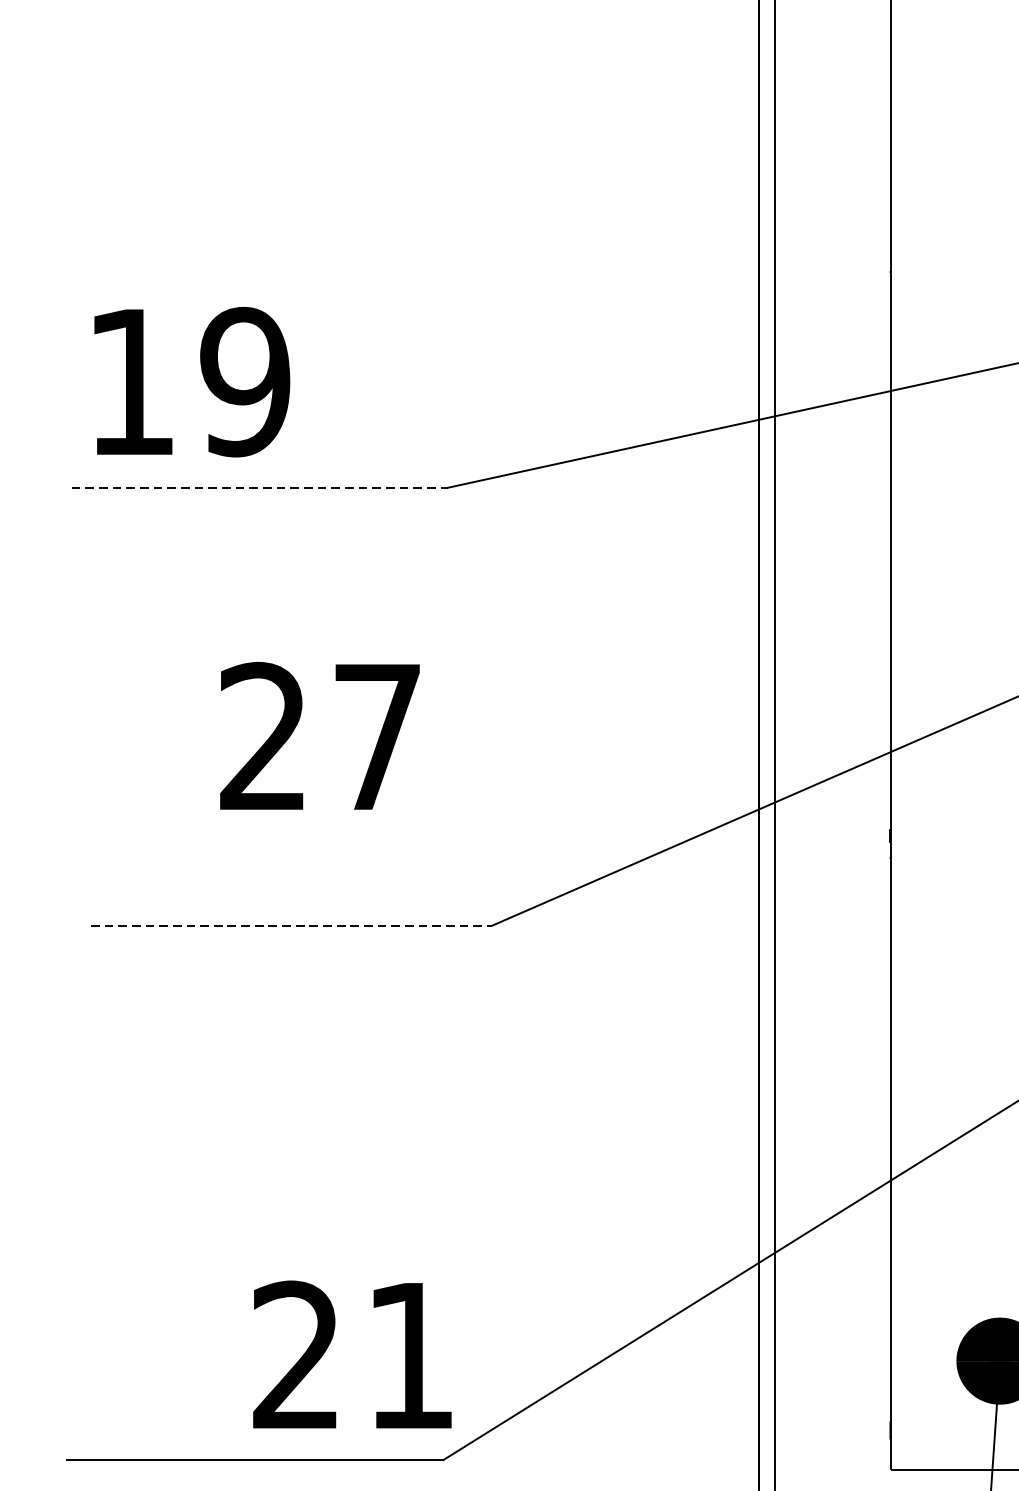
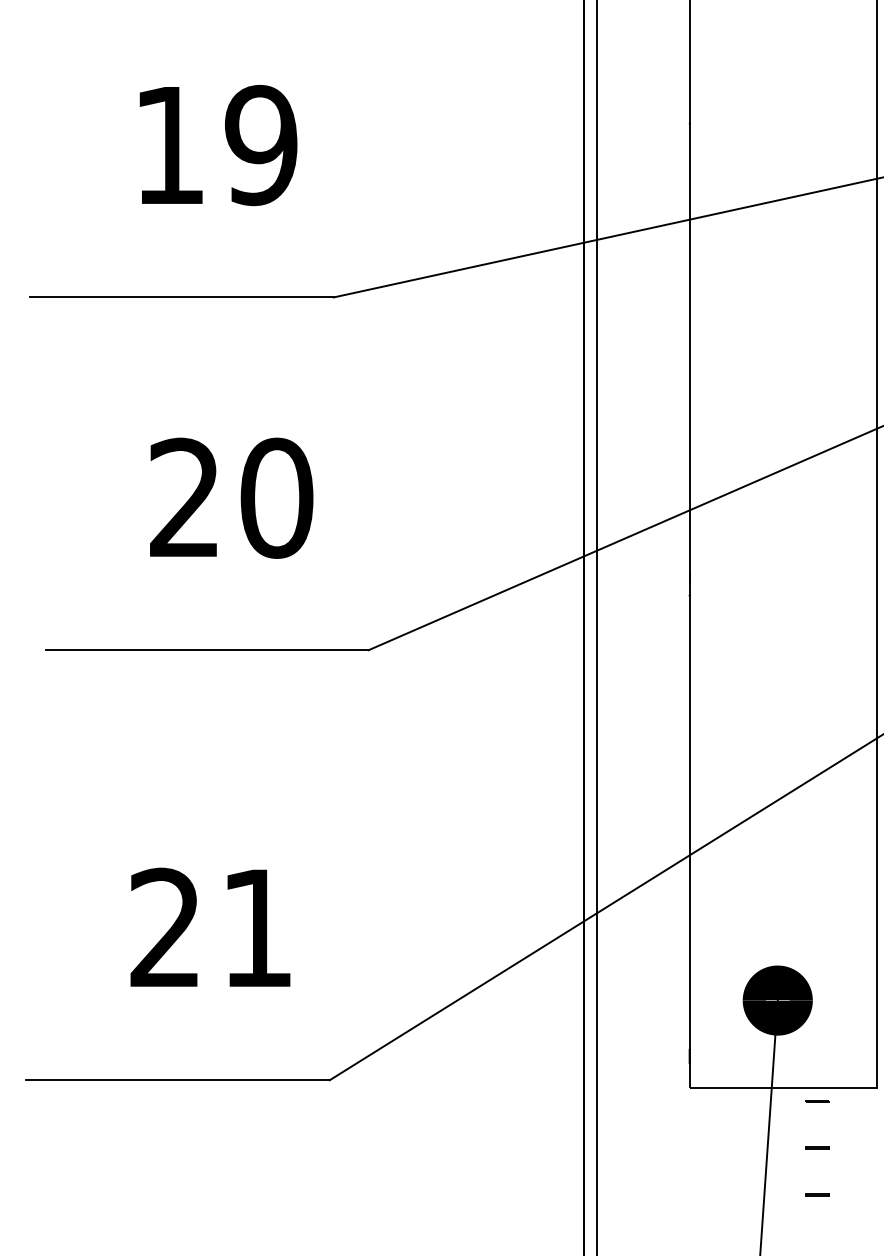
text: (192, 382) -> (218, 145), moved
line: (260, 487) -> (182, 297), dashed -> solid
text: (377, 736) -> (276, 497), 27 -> 20
line: (291, 926) -> (207, 650), dashed -> solid
text: (352, 1353) -> (210, 926), moved

